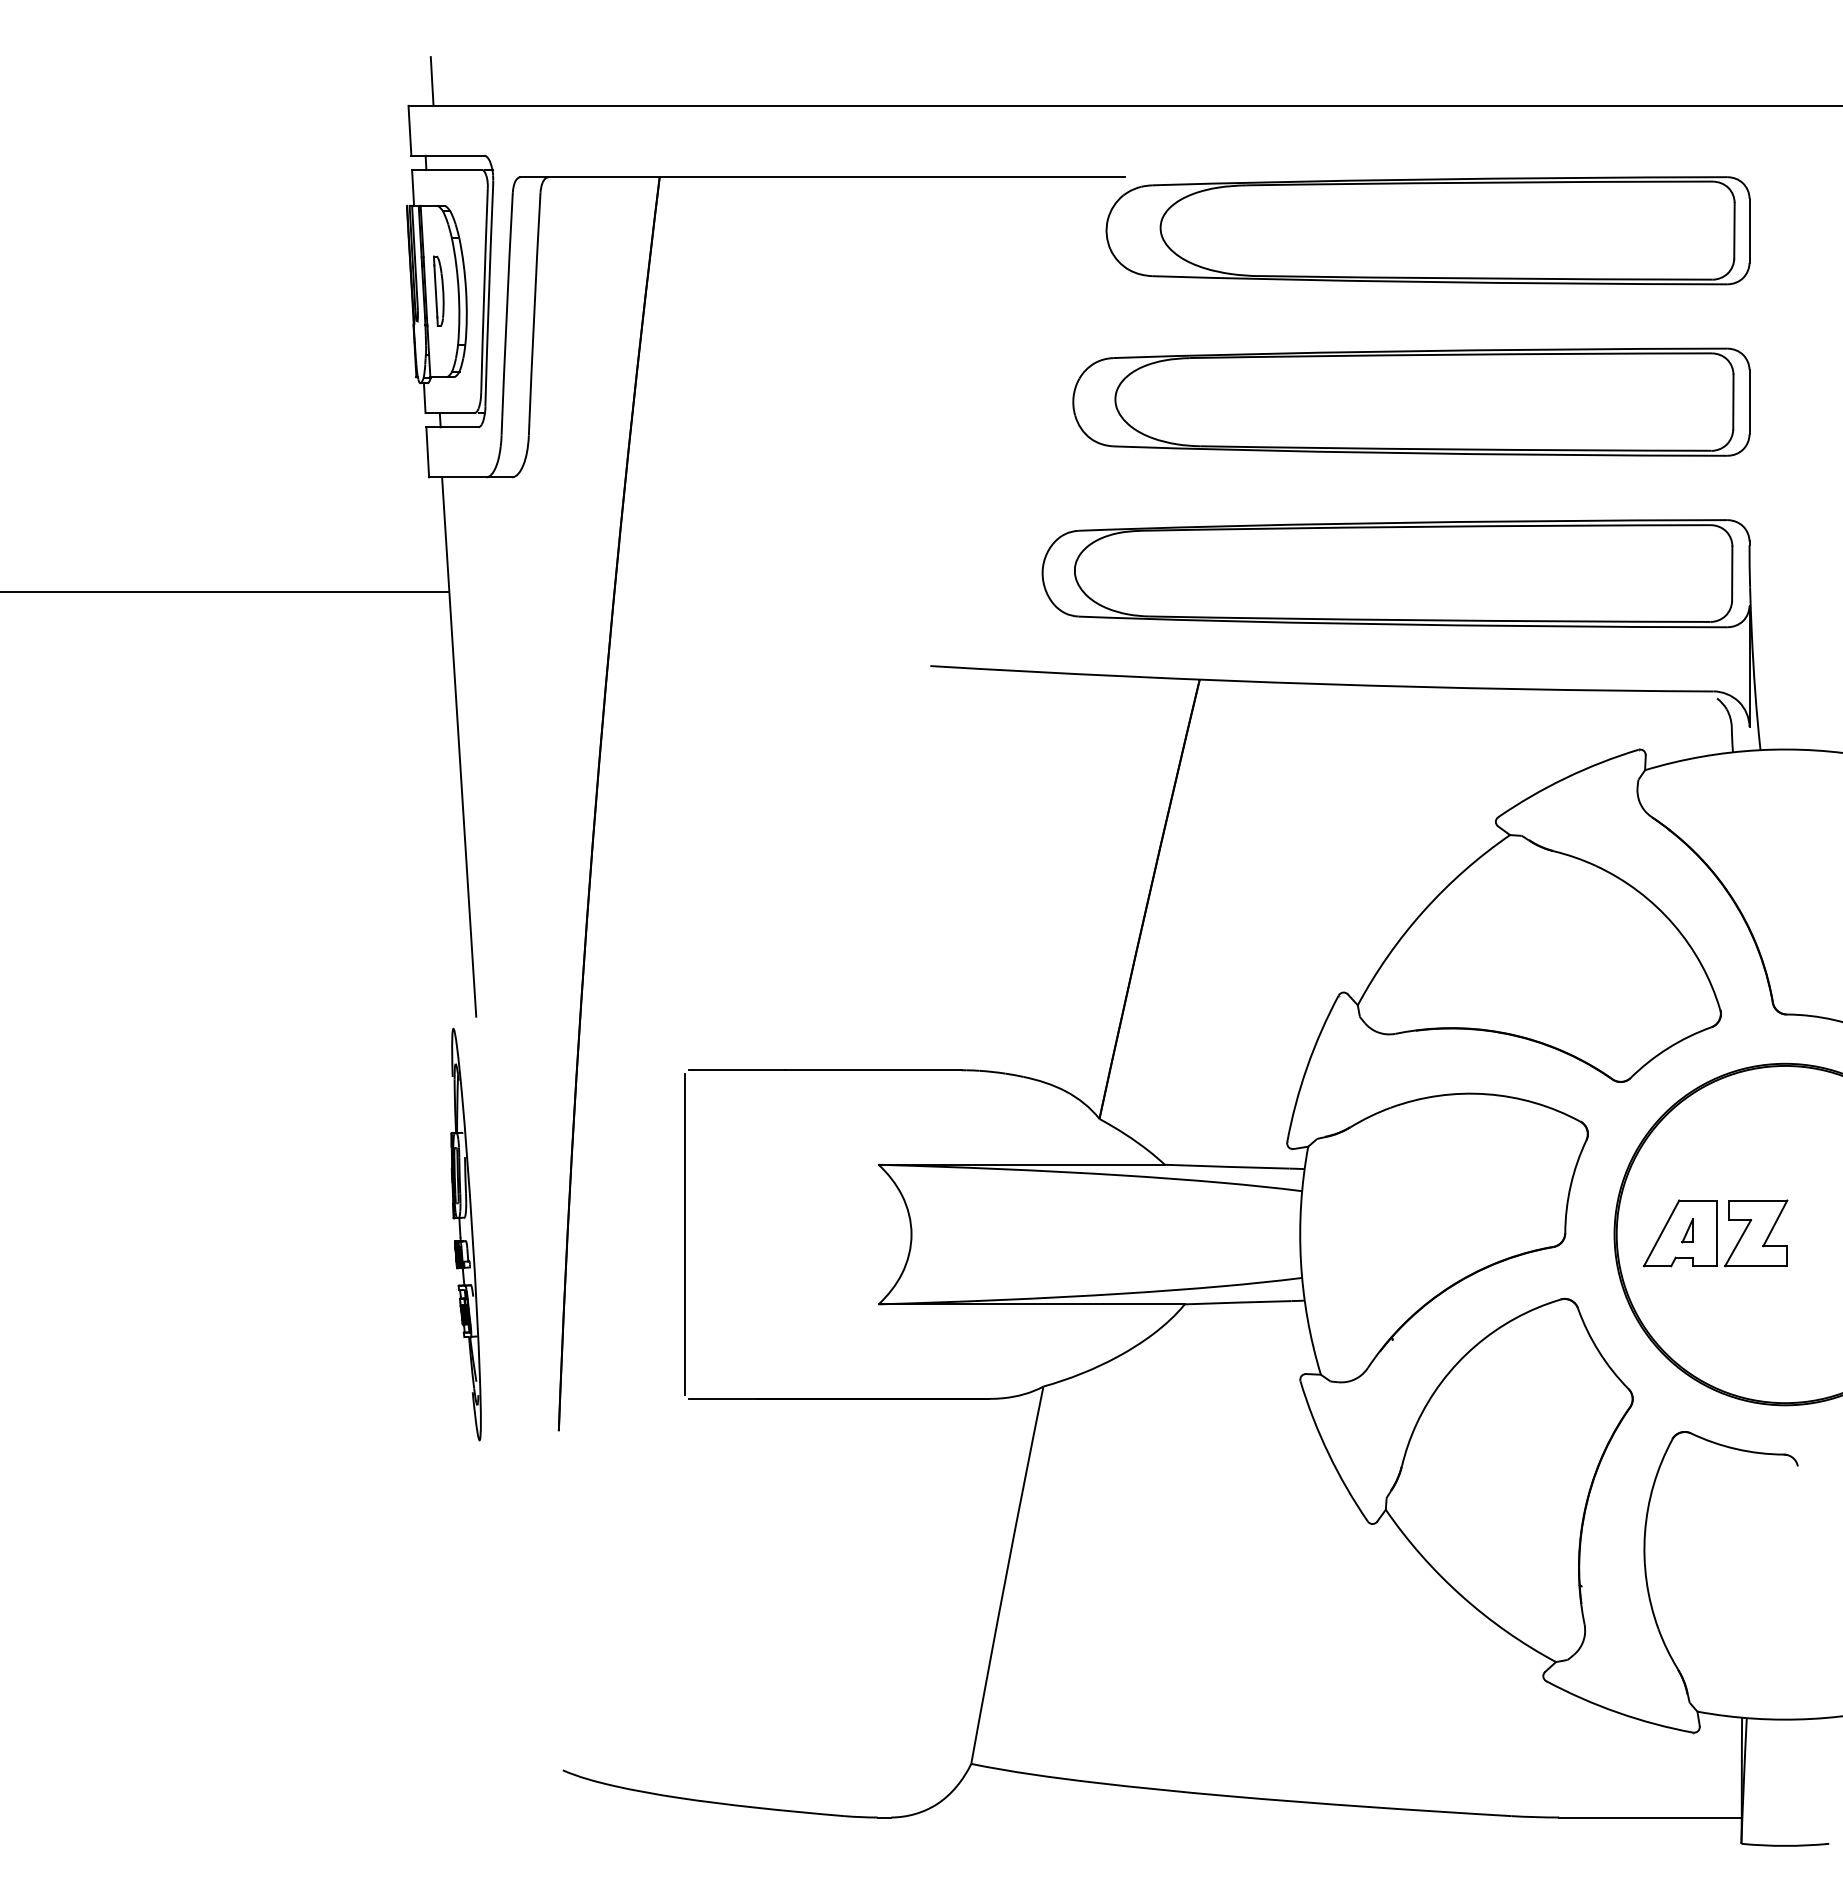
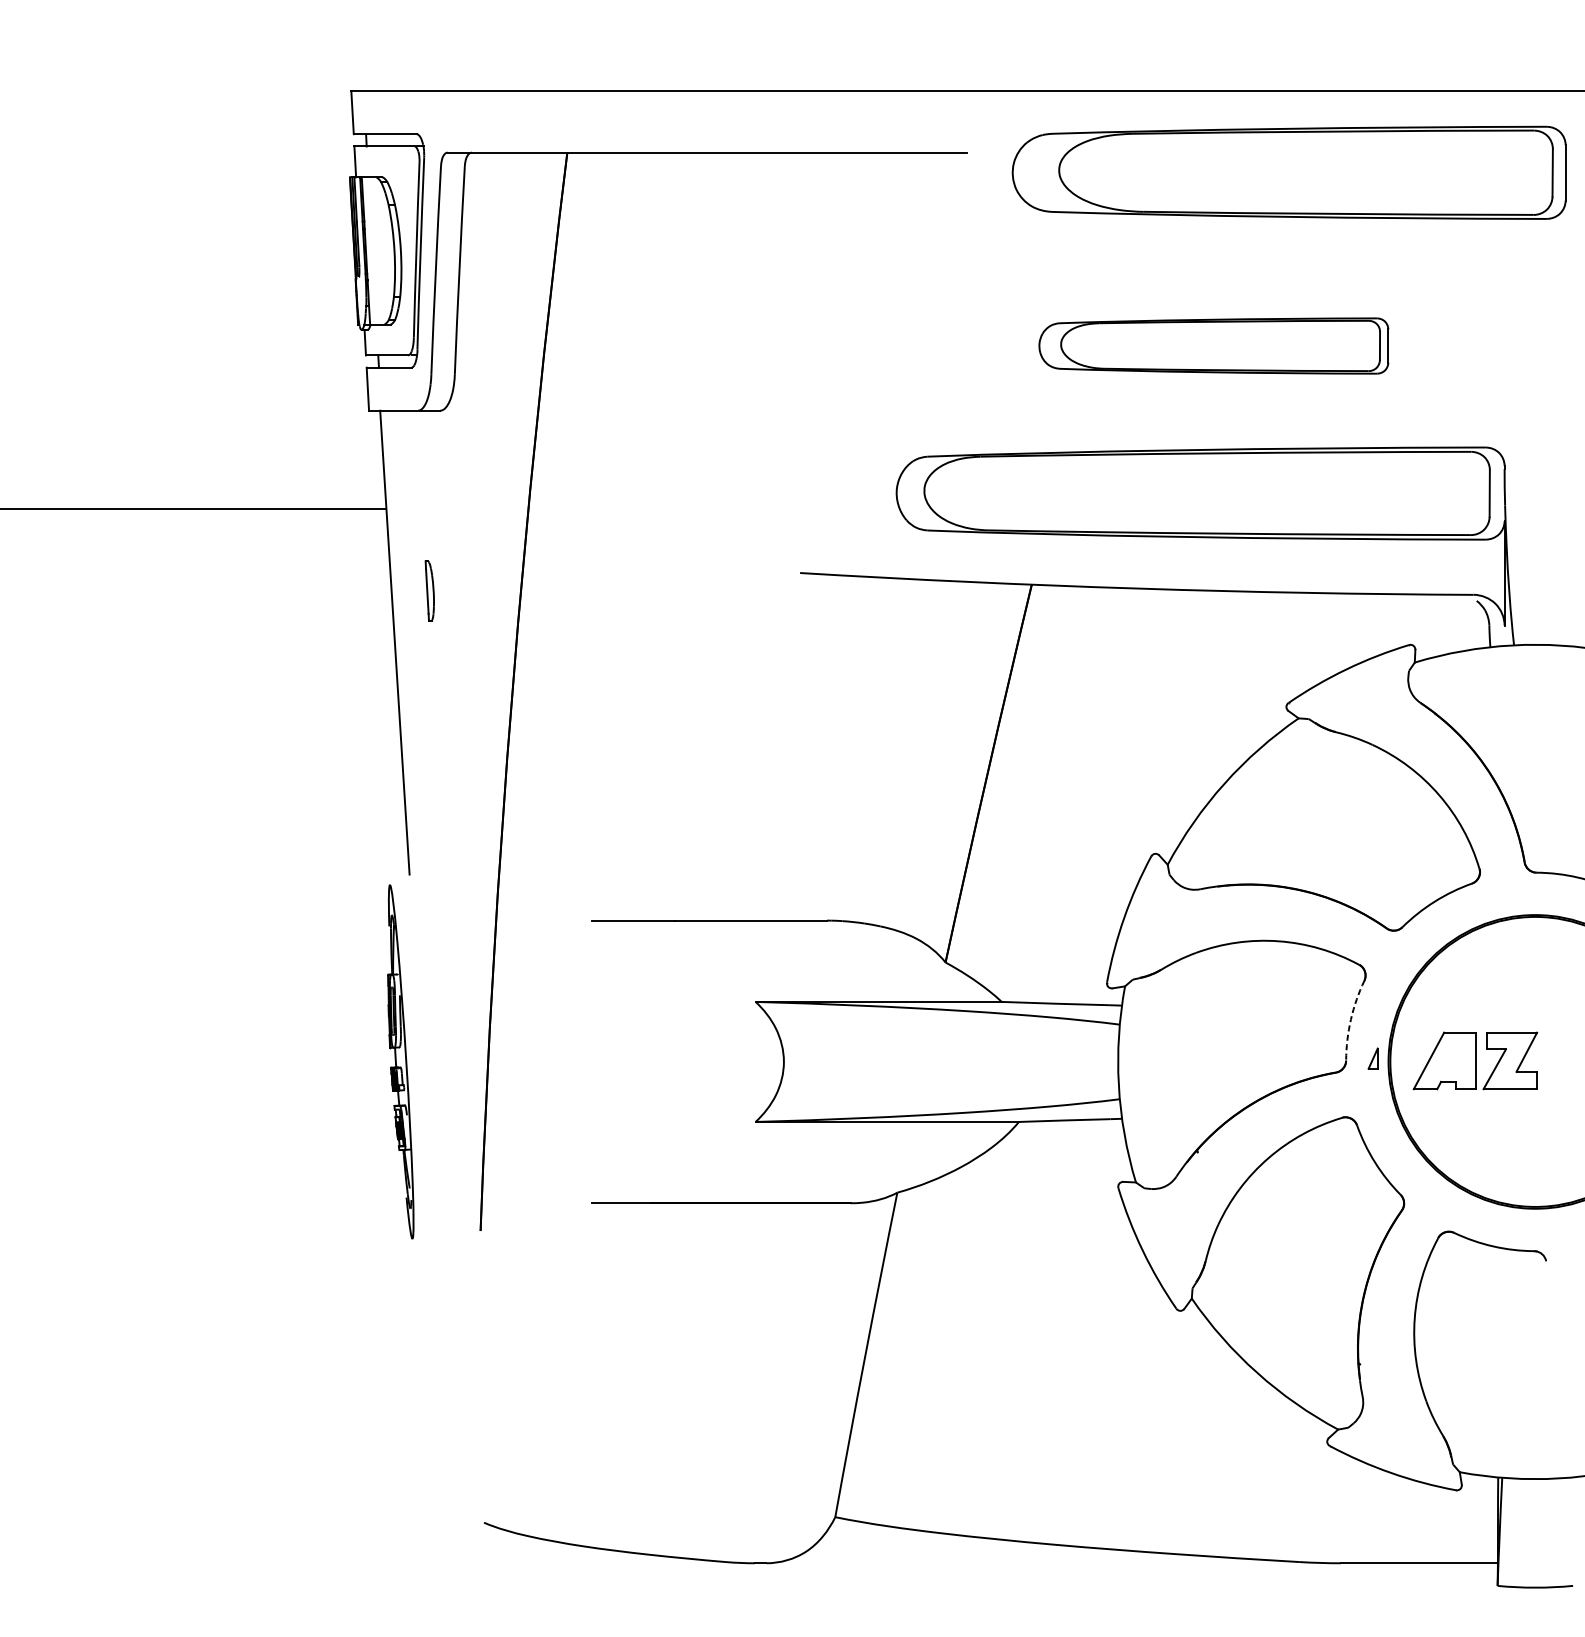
line: (431, 81) -> (371, 70), removed
part: (1427, 230) -> (1288, 172), moved
part: (438, 290) -> (429, 590), moved
part: (1411, 401) -> (1213, 345), size x0.6
arc: (1570, 1185) -> (1350, 1019), solid -> dashed
part: (1687, 1230) -> (1373, 1058), moved
line: (685, 1234) -> (589, 1061), removed

